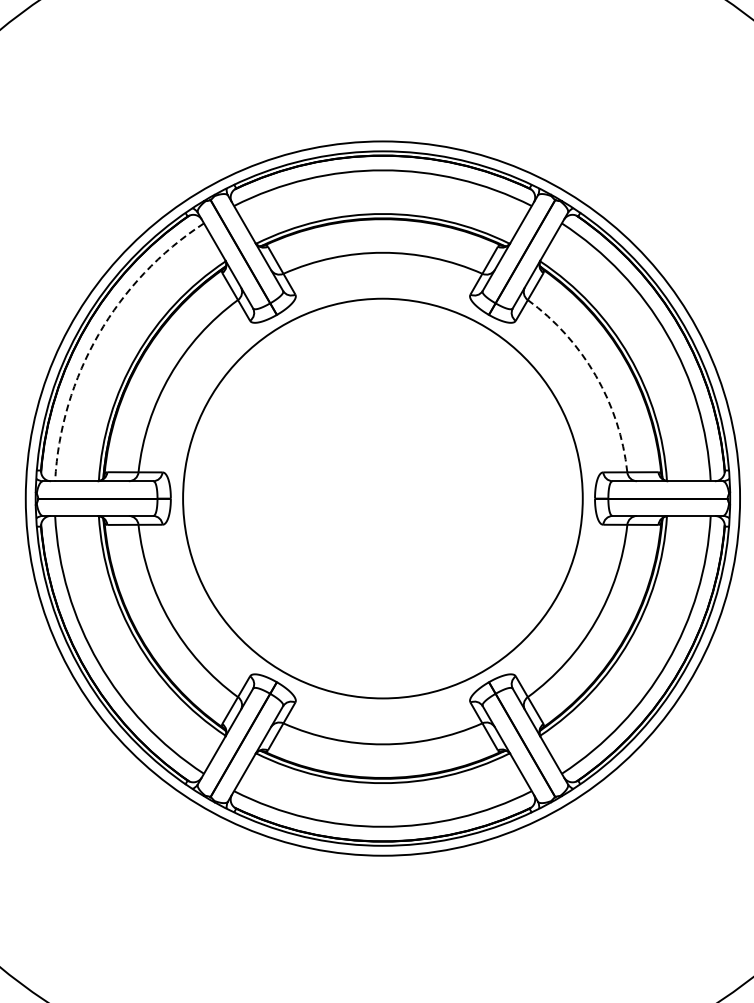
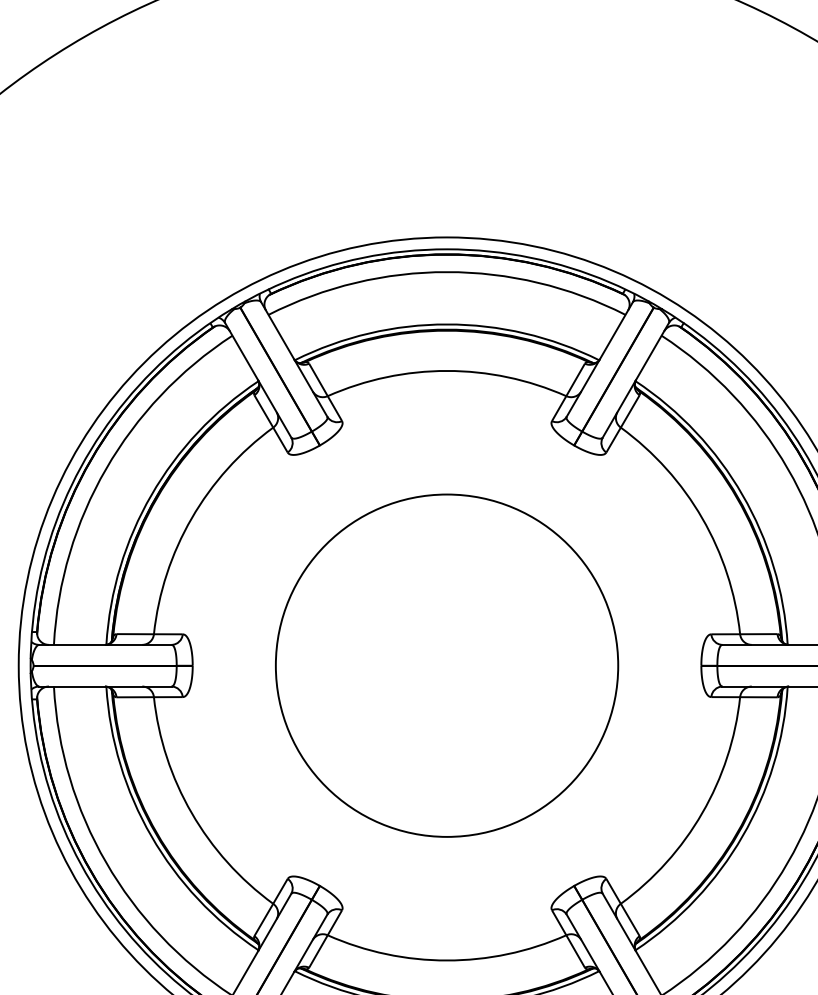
arc: (98, 334) -> (105, 468), dashed -> solid
arc: (595, 375) -> (701, 518), dashed -> solid
circle: (382, 498) -> (446, 665), size x0.71

